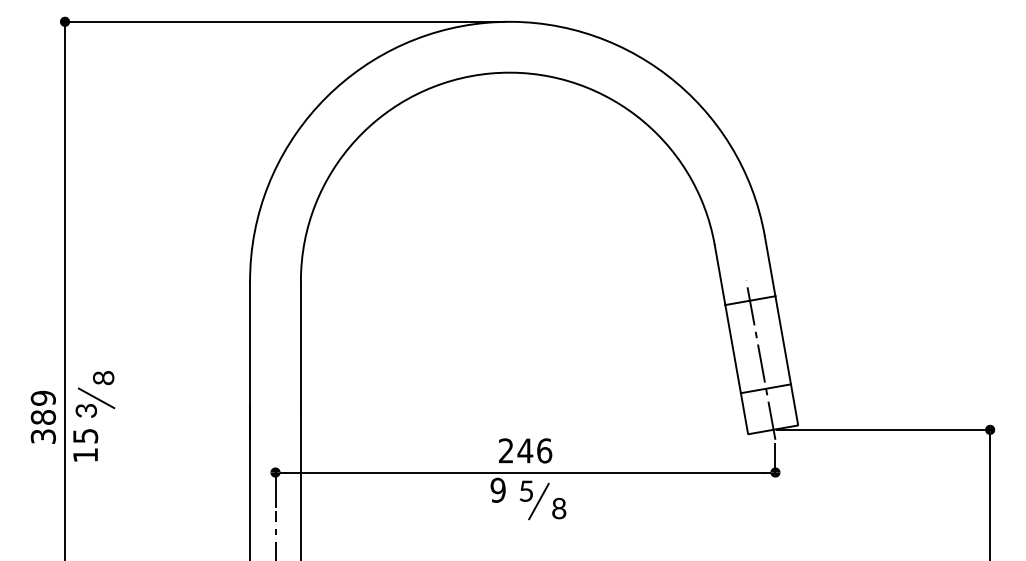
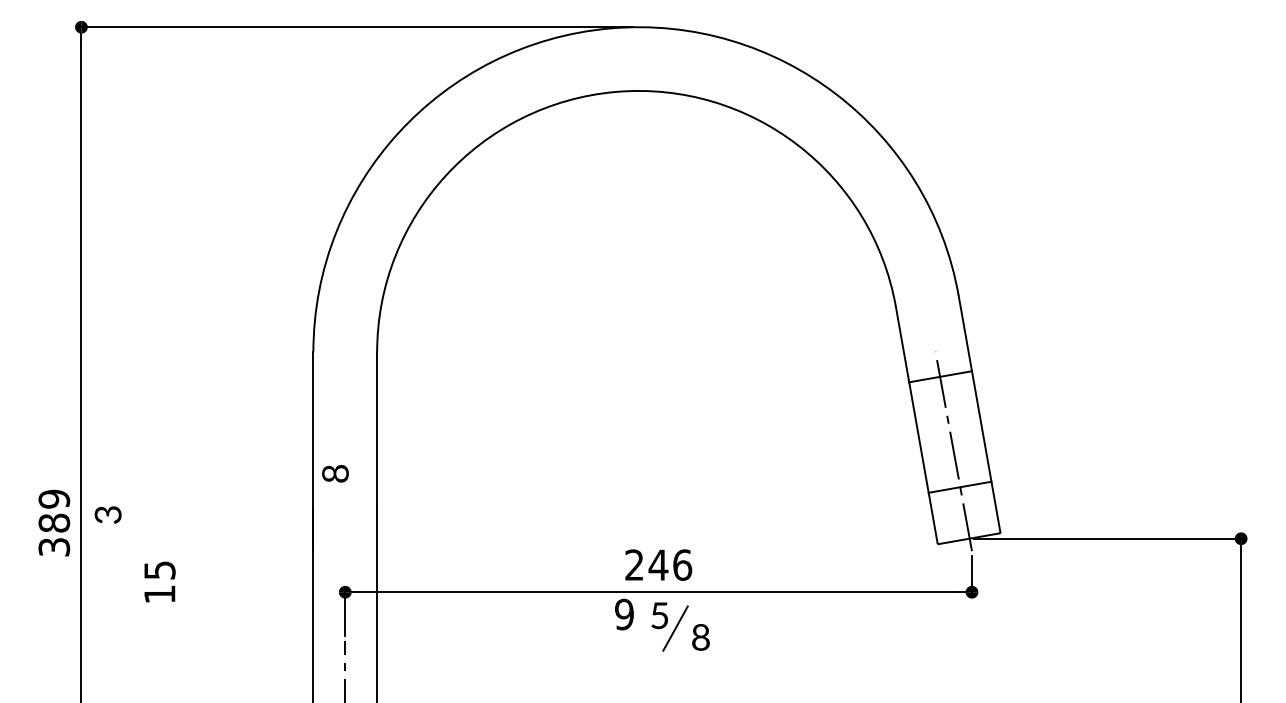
text: (103, 378) -> (335, 474), moved
line: (96, 398) -> (120, 499), removed
text: (85, 445) -> (159, 582), moved

